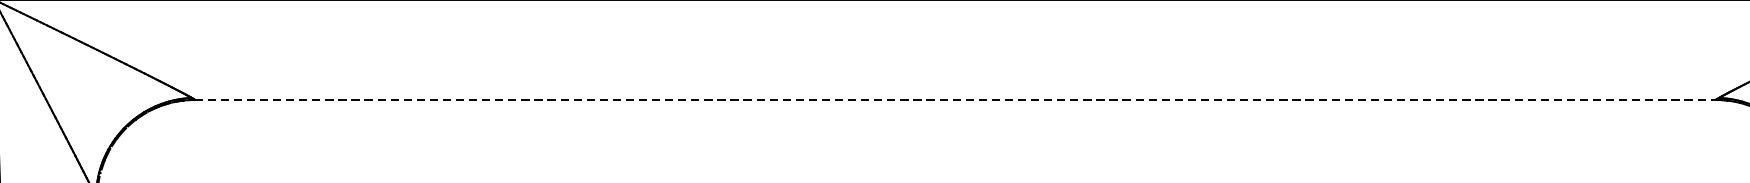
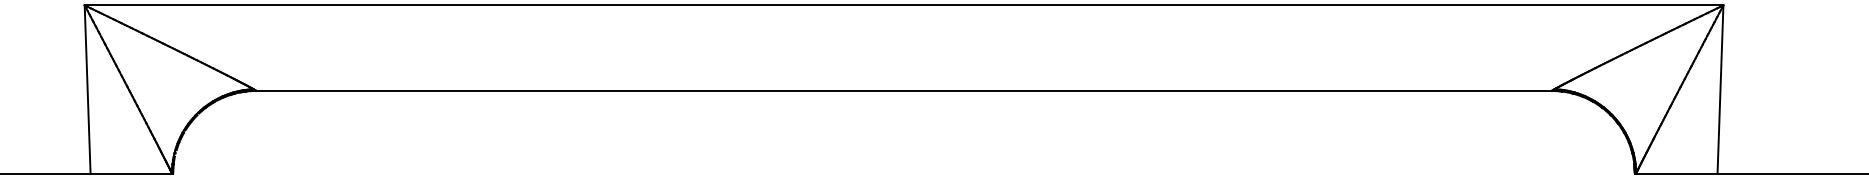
line: (955, 99) -> (904, 90), dashed -> solid

